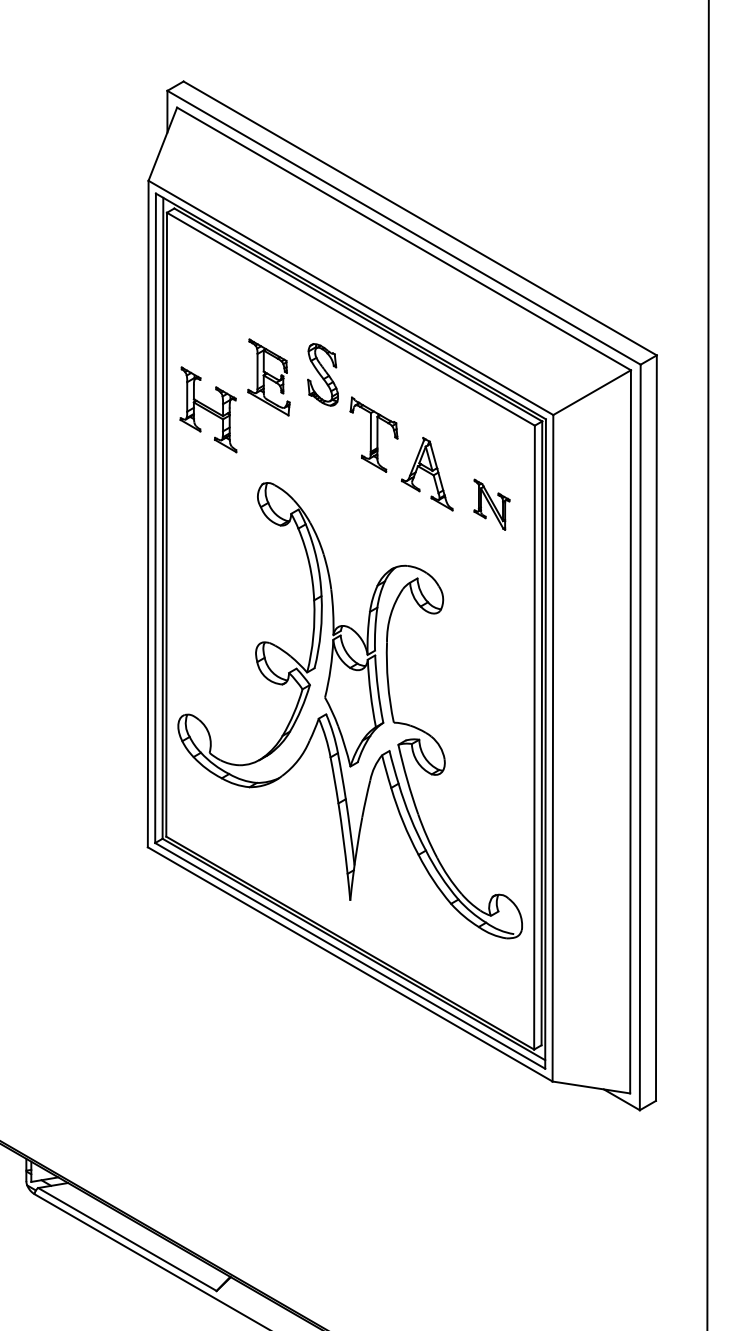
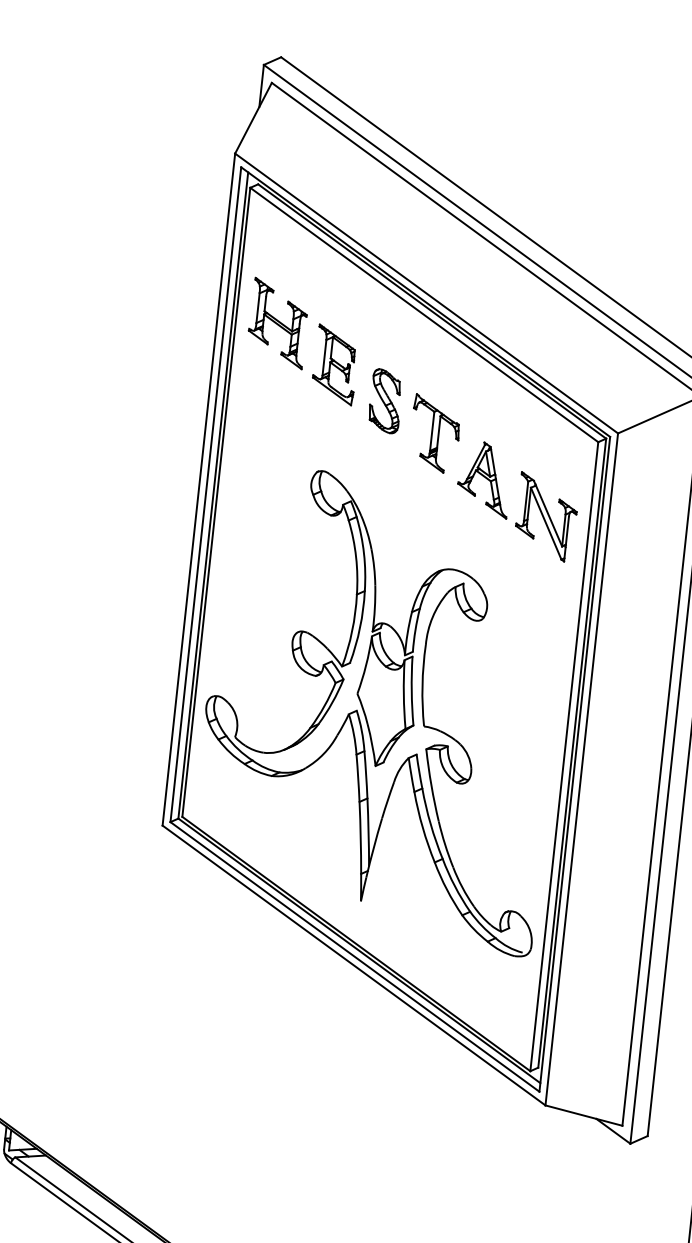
part: (322, 374) -> (385, 400), moved
part: (208, 409) -> (278, 323), moved
part: (491, 504) -> (546, 516), size x1.67

